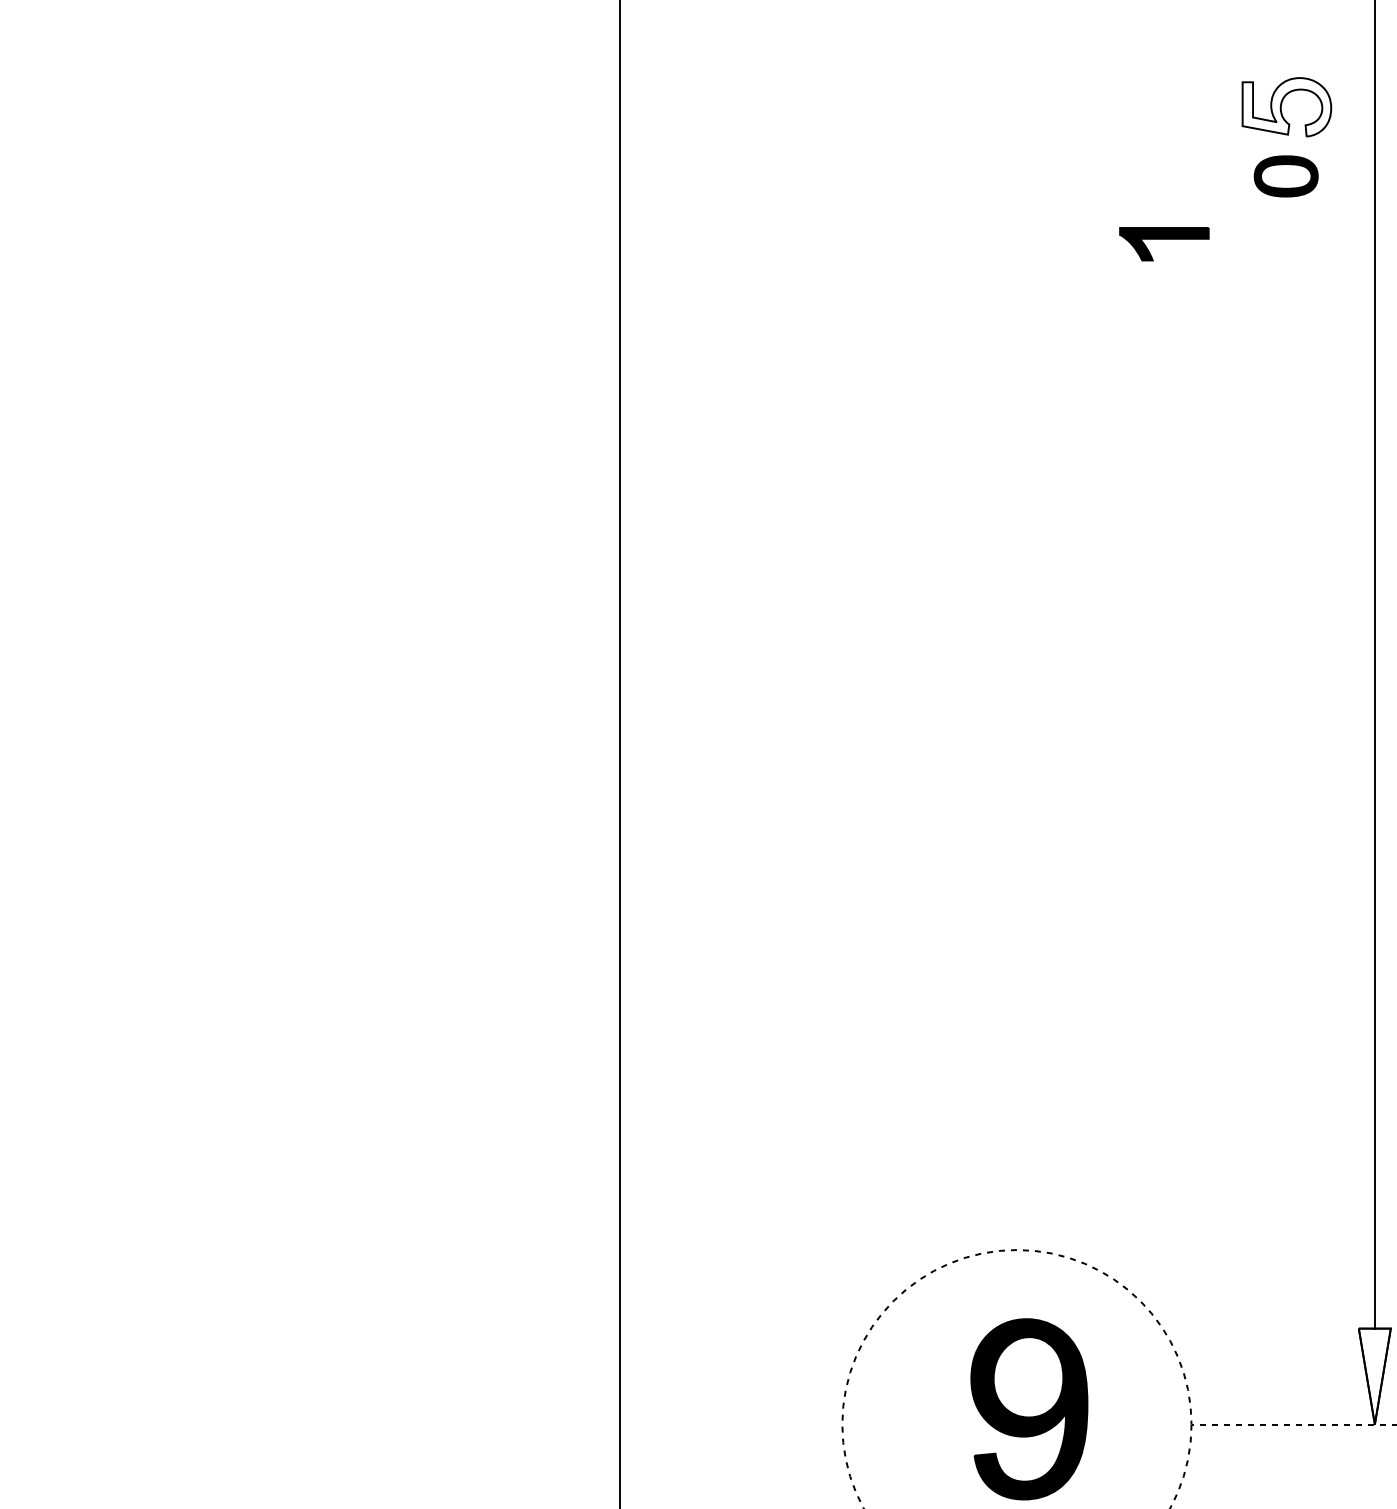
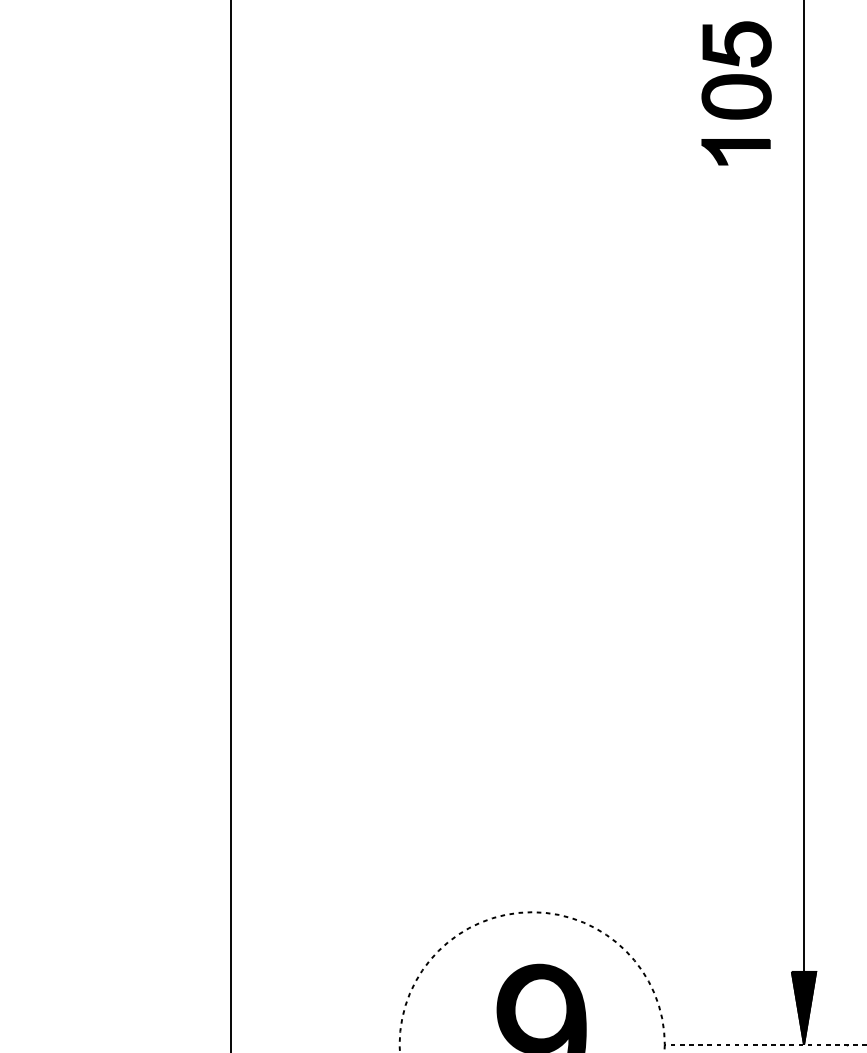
fill: (1286, 107) -> (736, 44), added
part: (1286, 176) -> (736, 96), size x1.43
part: (1164, 244) -> (736, 152), moved
fill: (1374, 1376) -> (803, 1008), added

